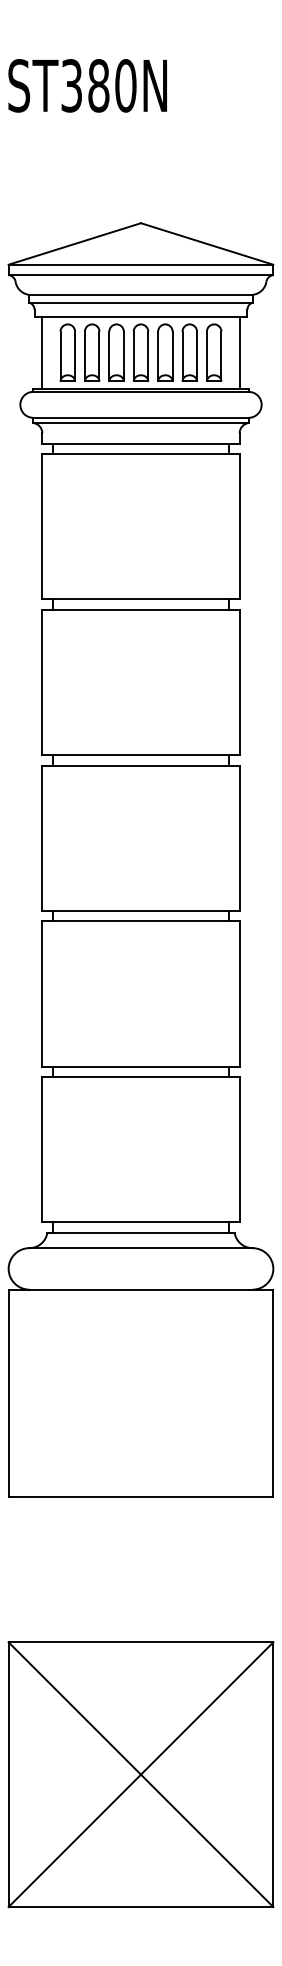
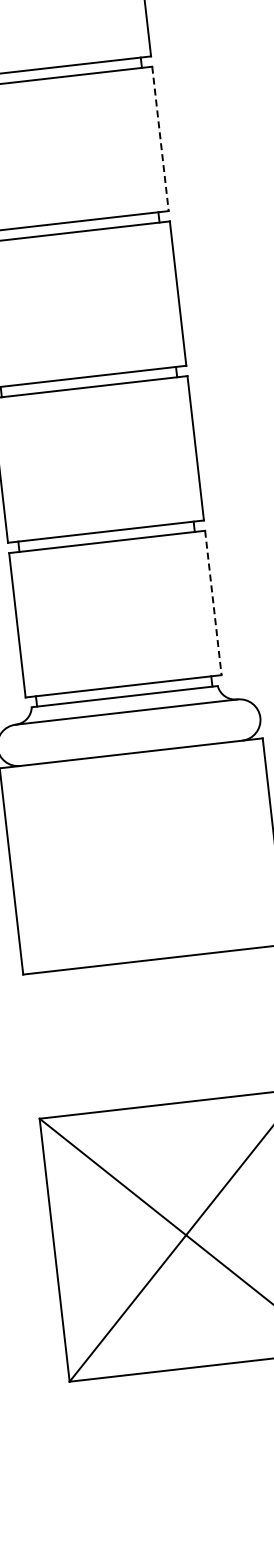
line: (239, 682) -> (160, 138), solid -> dashed
line: (239, 1149) -> (213, 602), solid -> dashed

